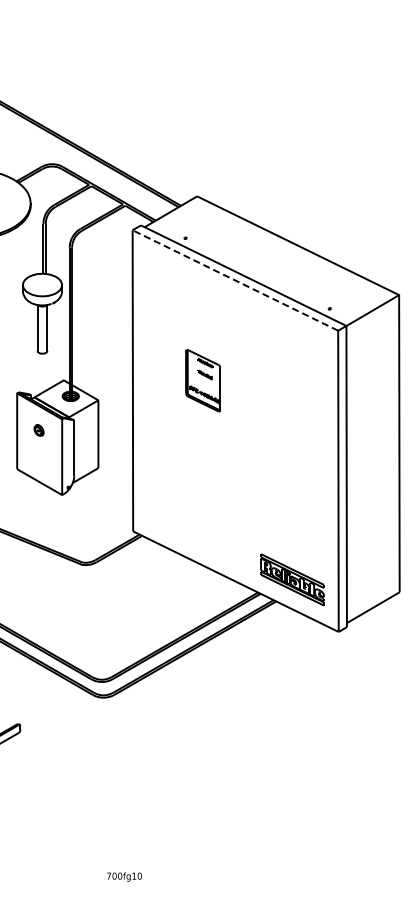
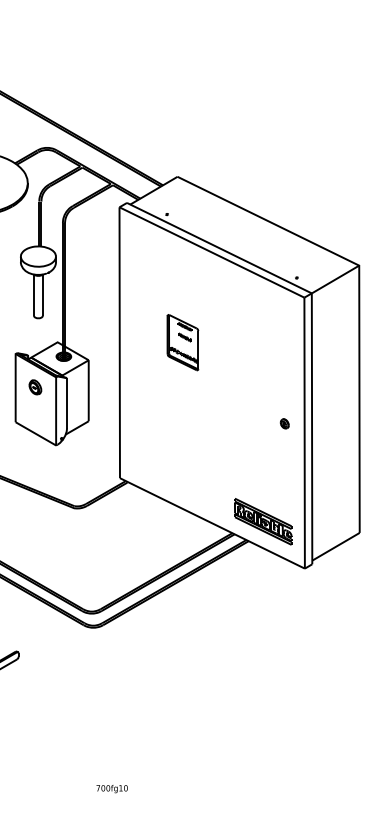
line: (234, 280) -> (211, 252), dashed -> solid
part: (38, 430) -> (34, 387), size x1.43
part: (316, 470) -> (284, 423), added

